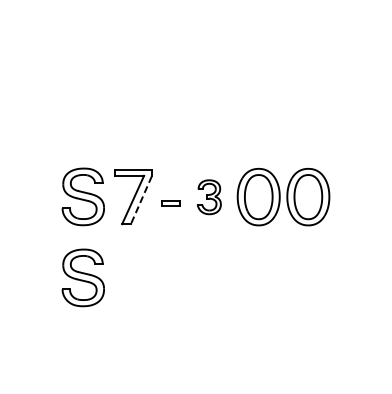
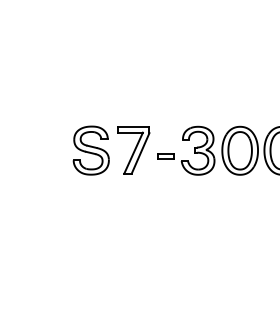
part: (209, 197) -> (198, 151), size x1.67
line: (141, 200) -> (140, 153), dashed -> solid
part: (82, 277) -> (90, 219), removed

